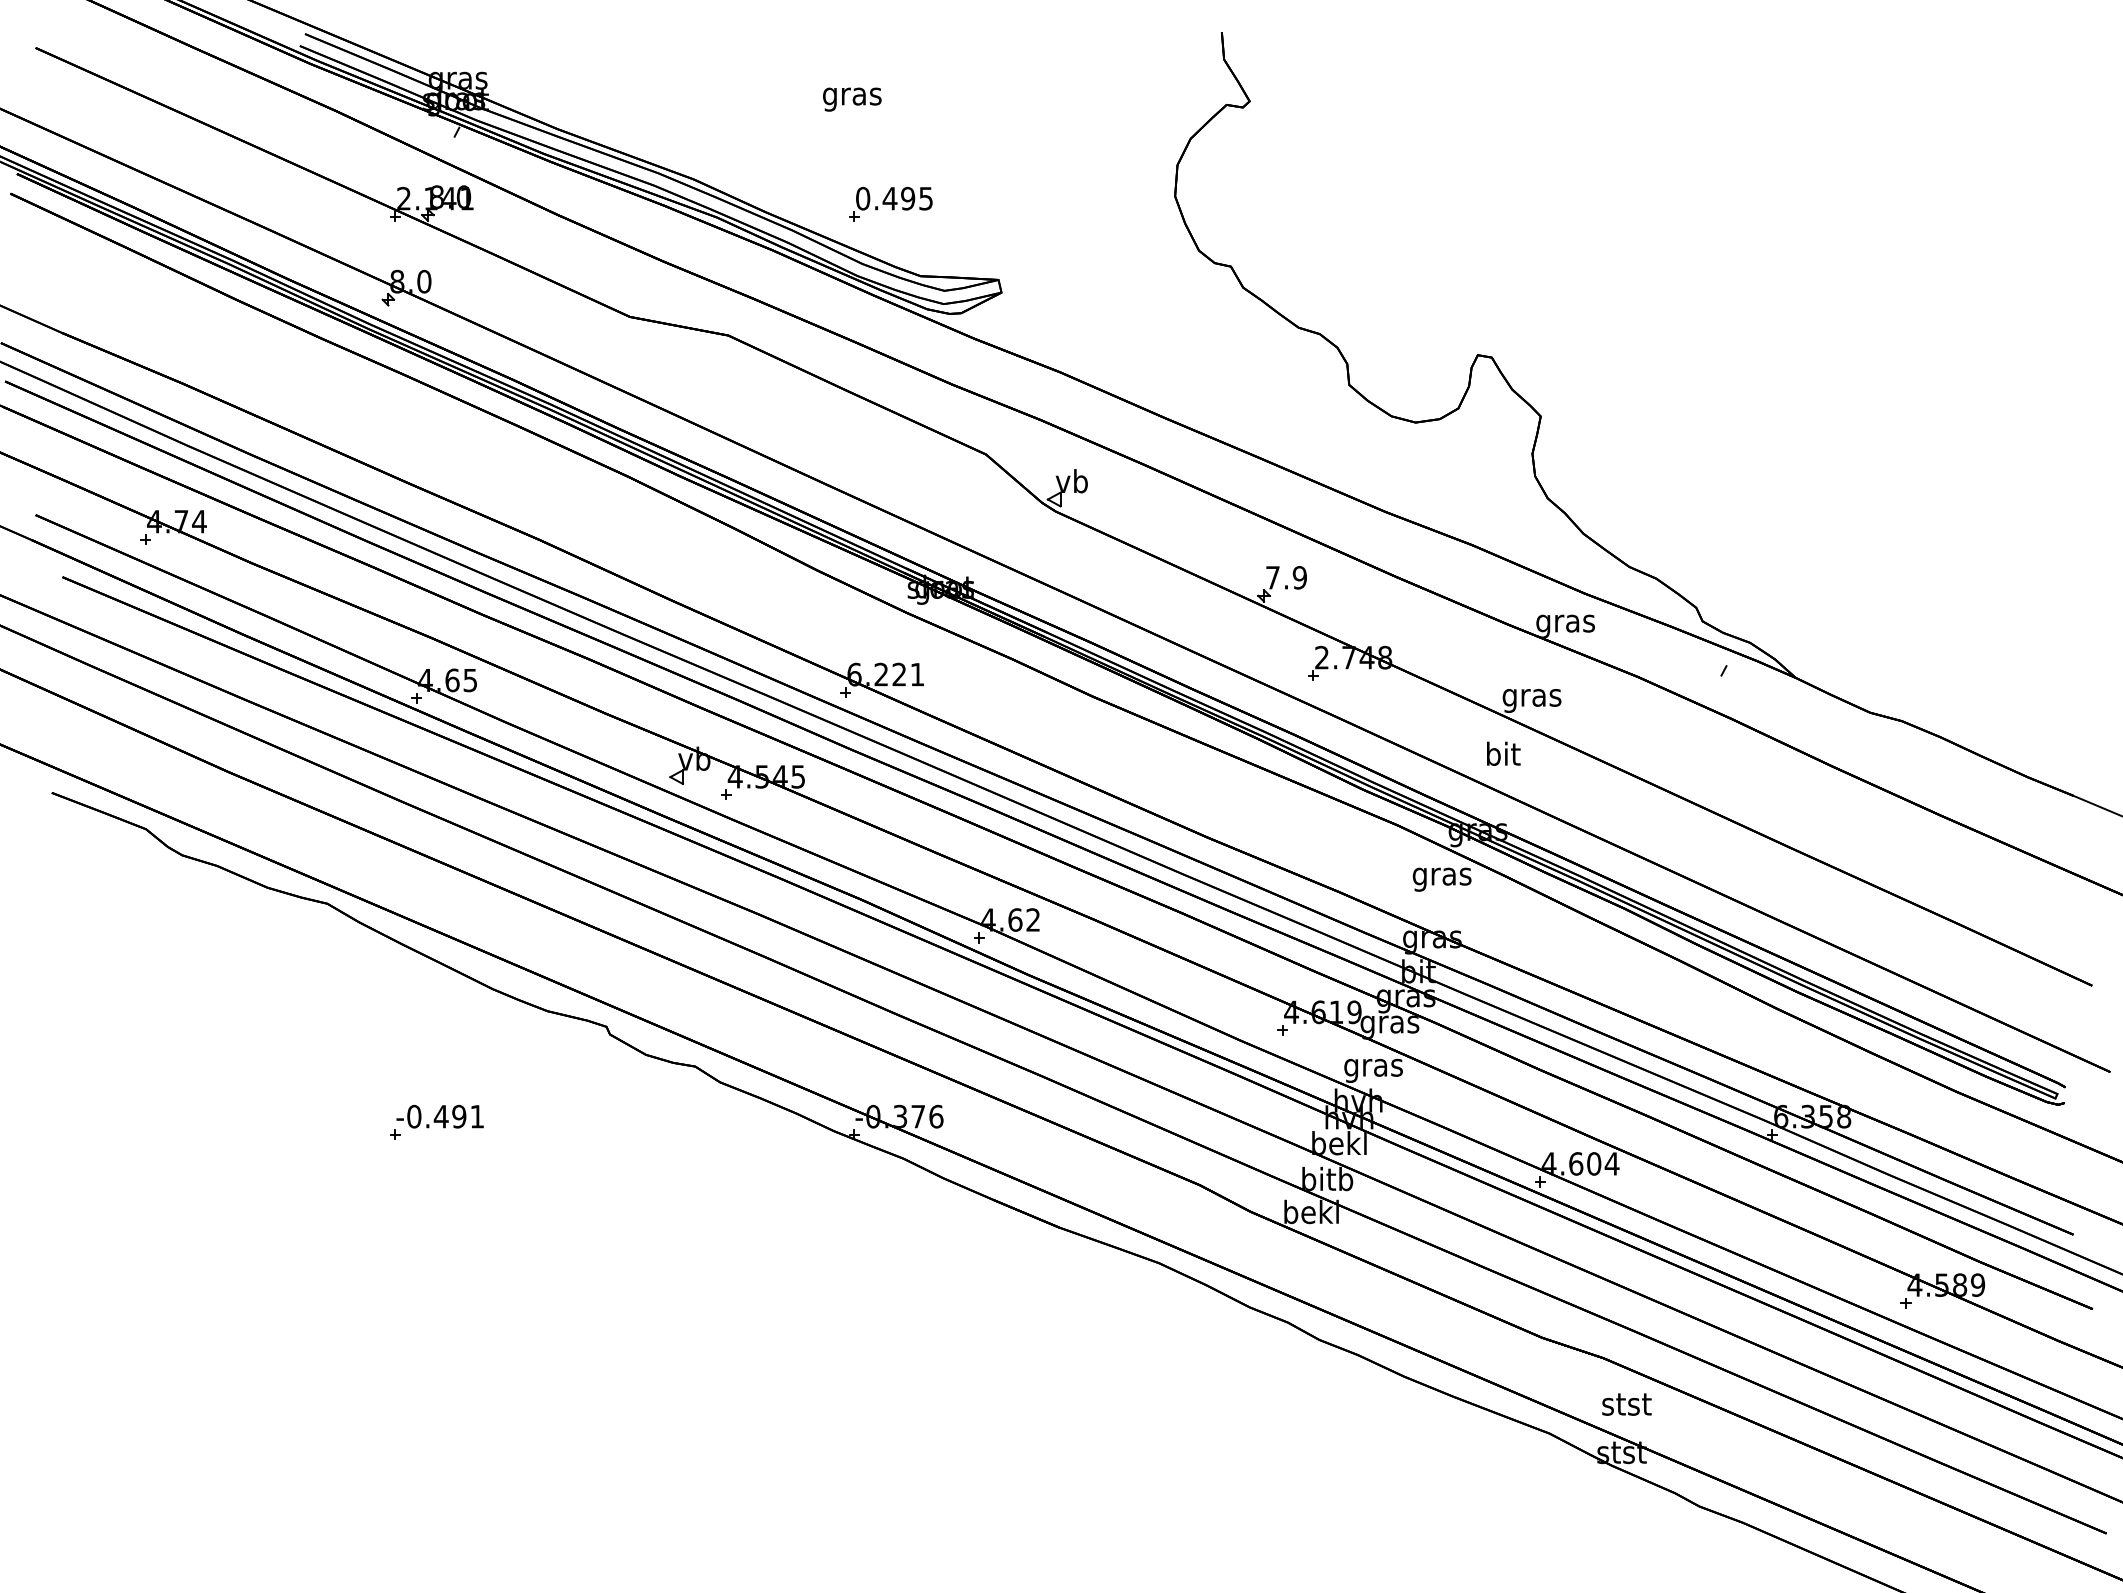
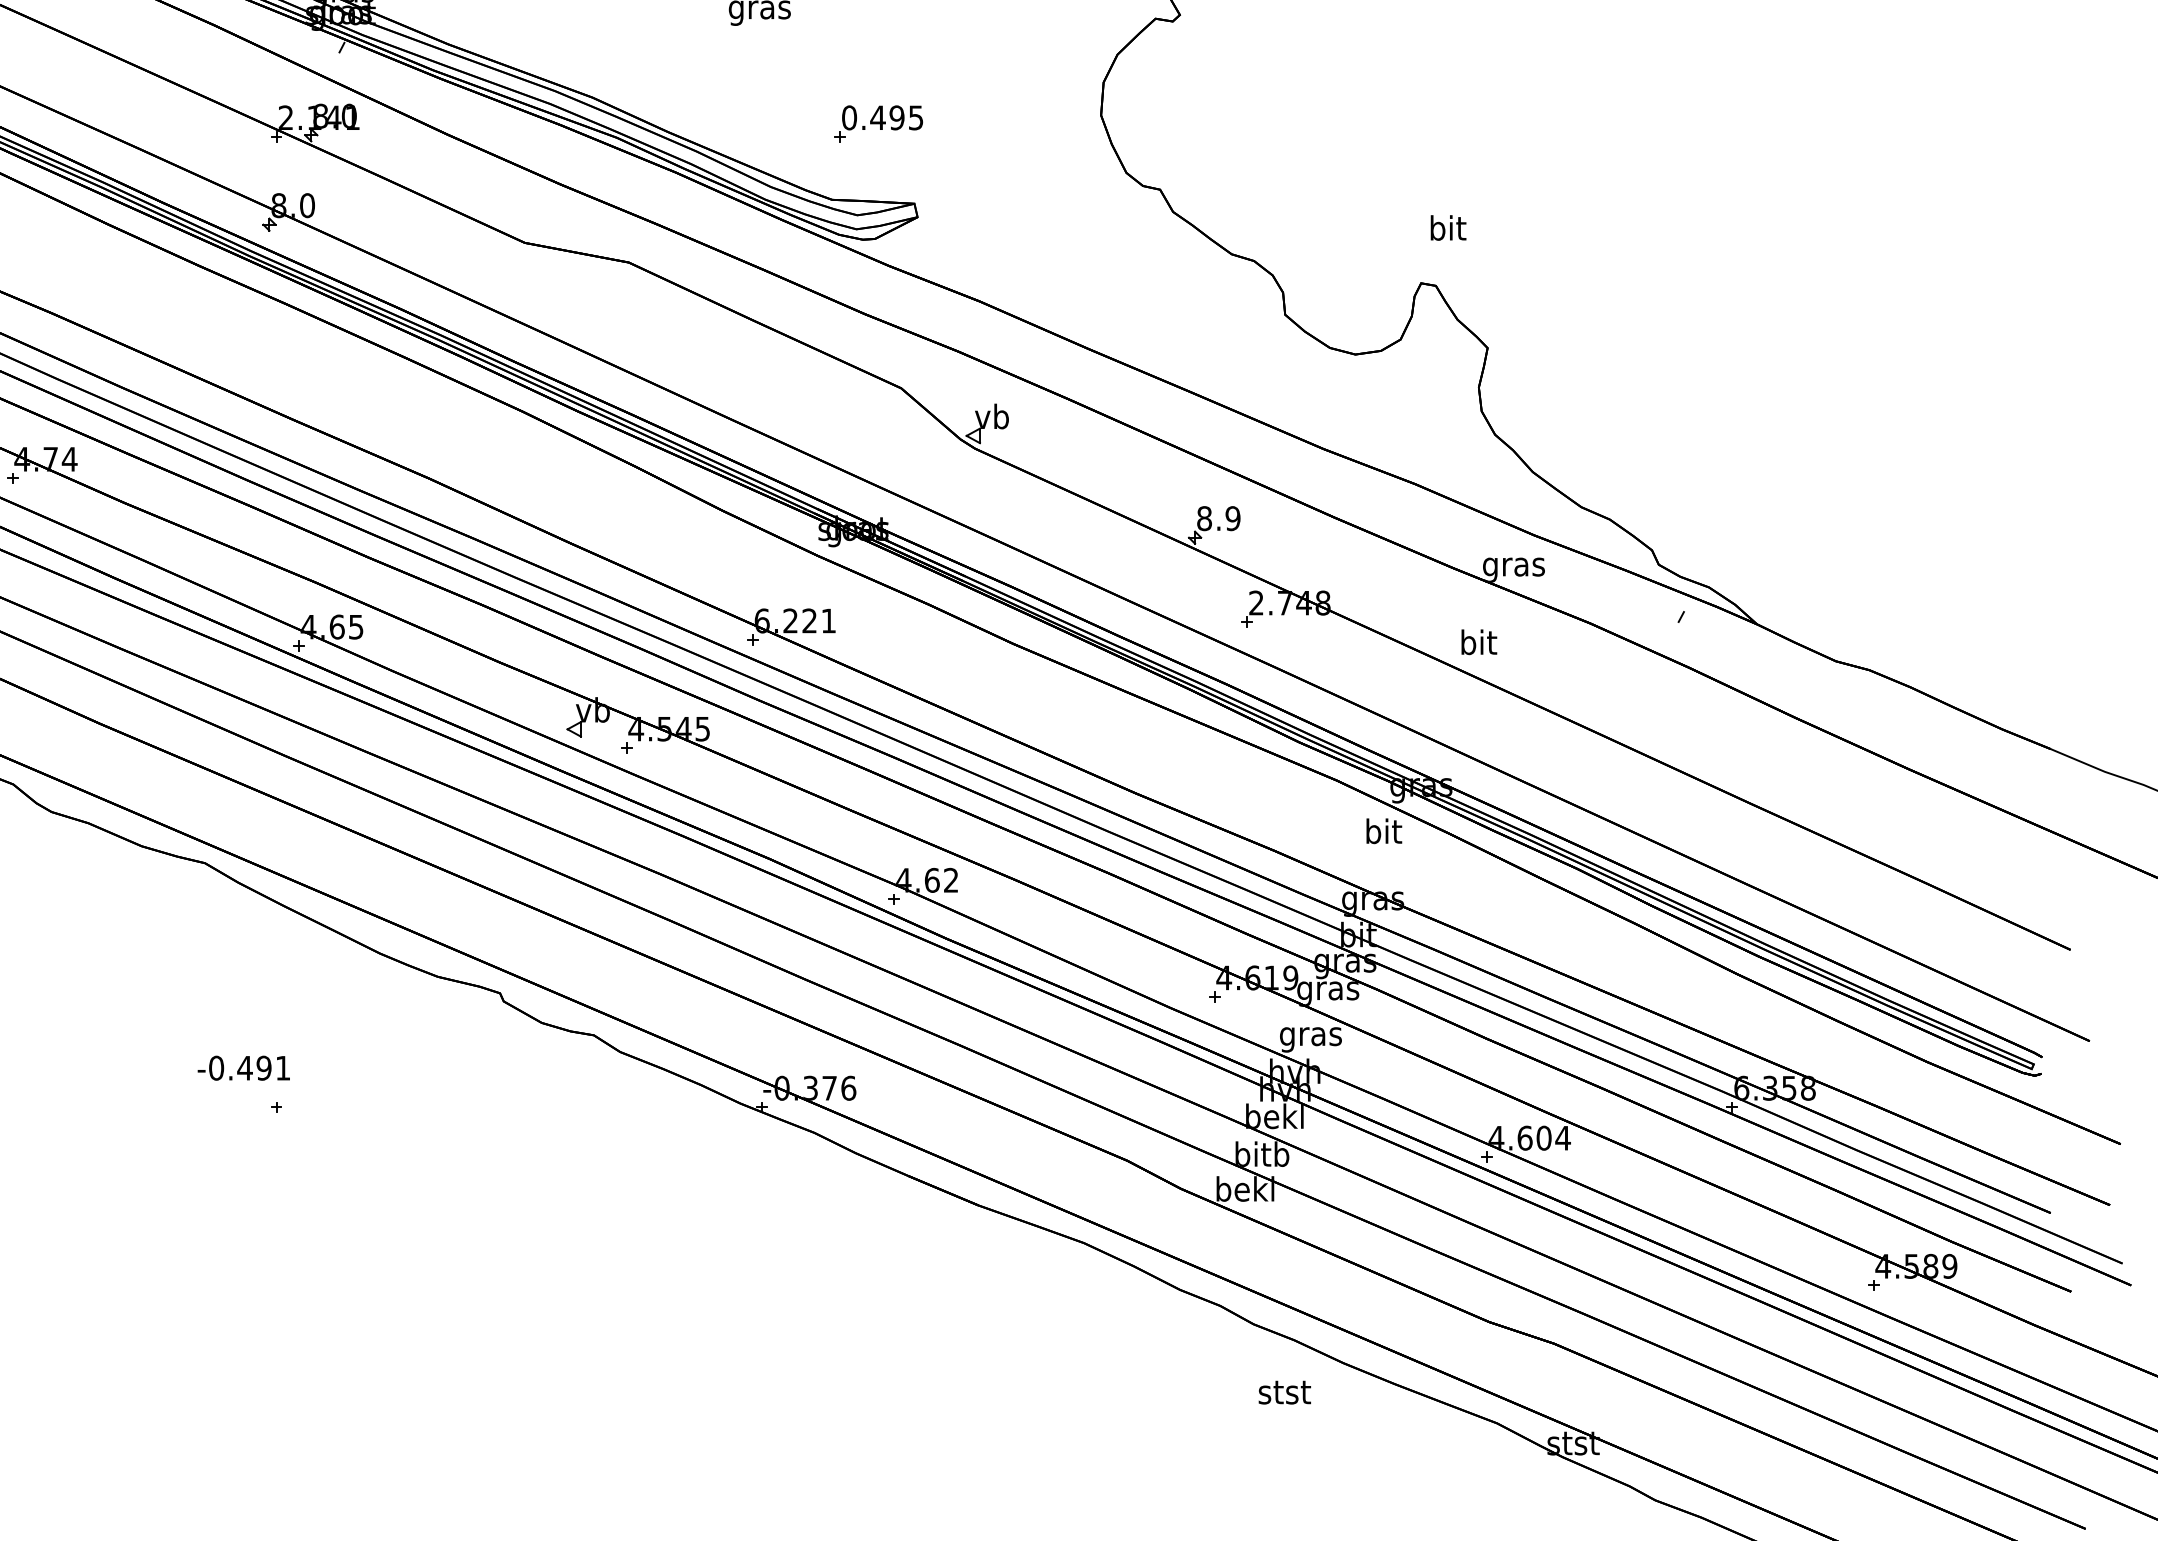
part: (890, 203) -> (878, 122), moved
text: (1272, 577) -> (1204, 518), 7.9 -> 8.9
text: (1531, 697) -> (1477, 645), gras -> bit
text: (1503, 753) -> (1448, 227), moved
text: (1441, 876) -> (1382, 834), gras -> bit
text: (439, 1116) -> (243, 1068), moved
text: (1626, 1404) -> (1284, 1392), moved

